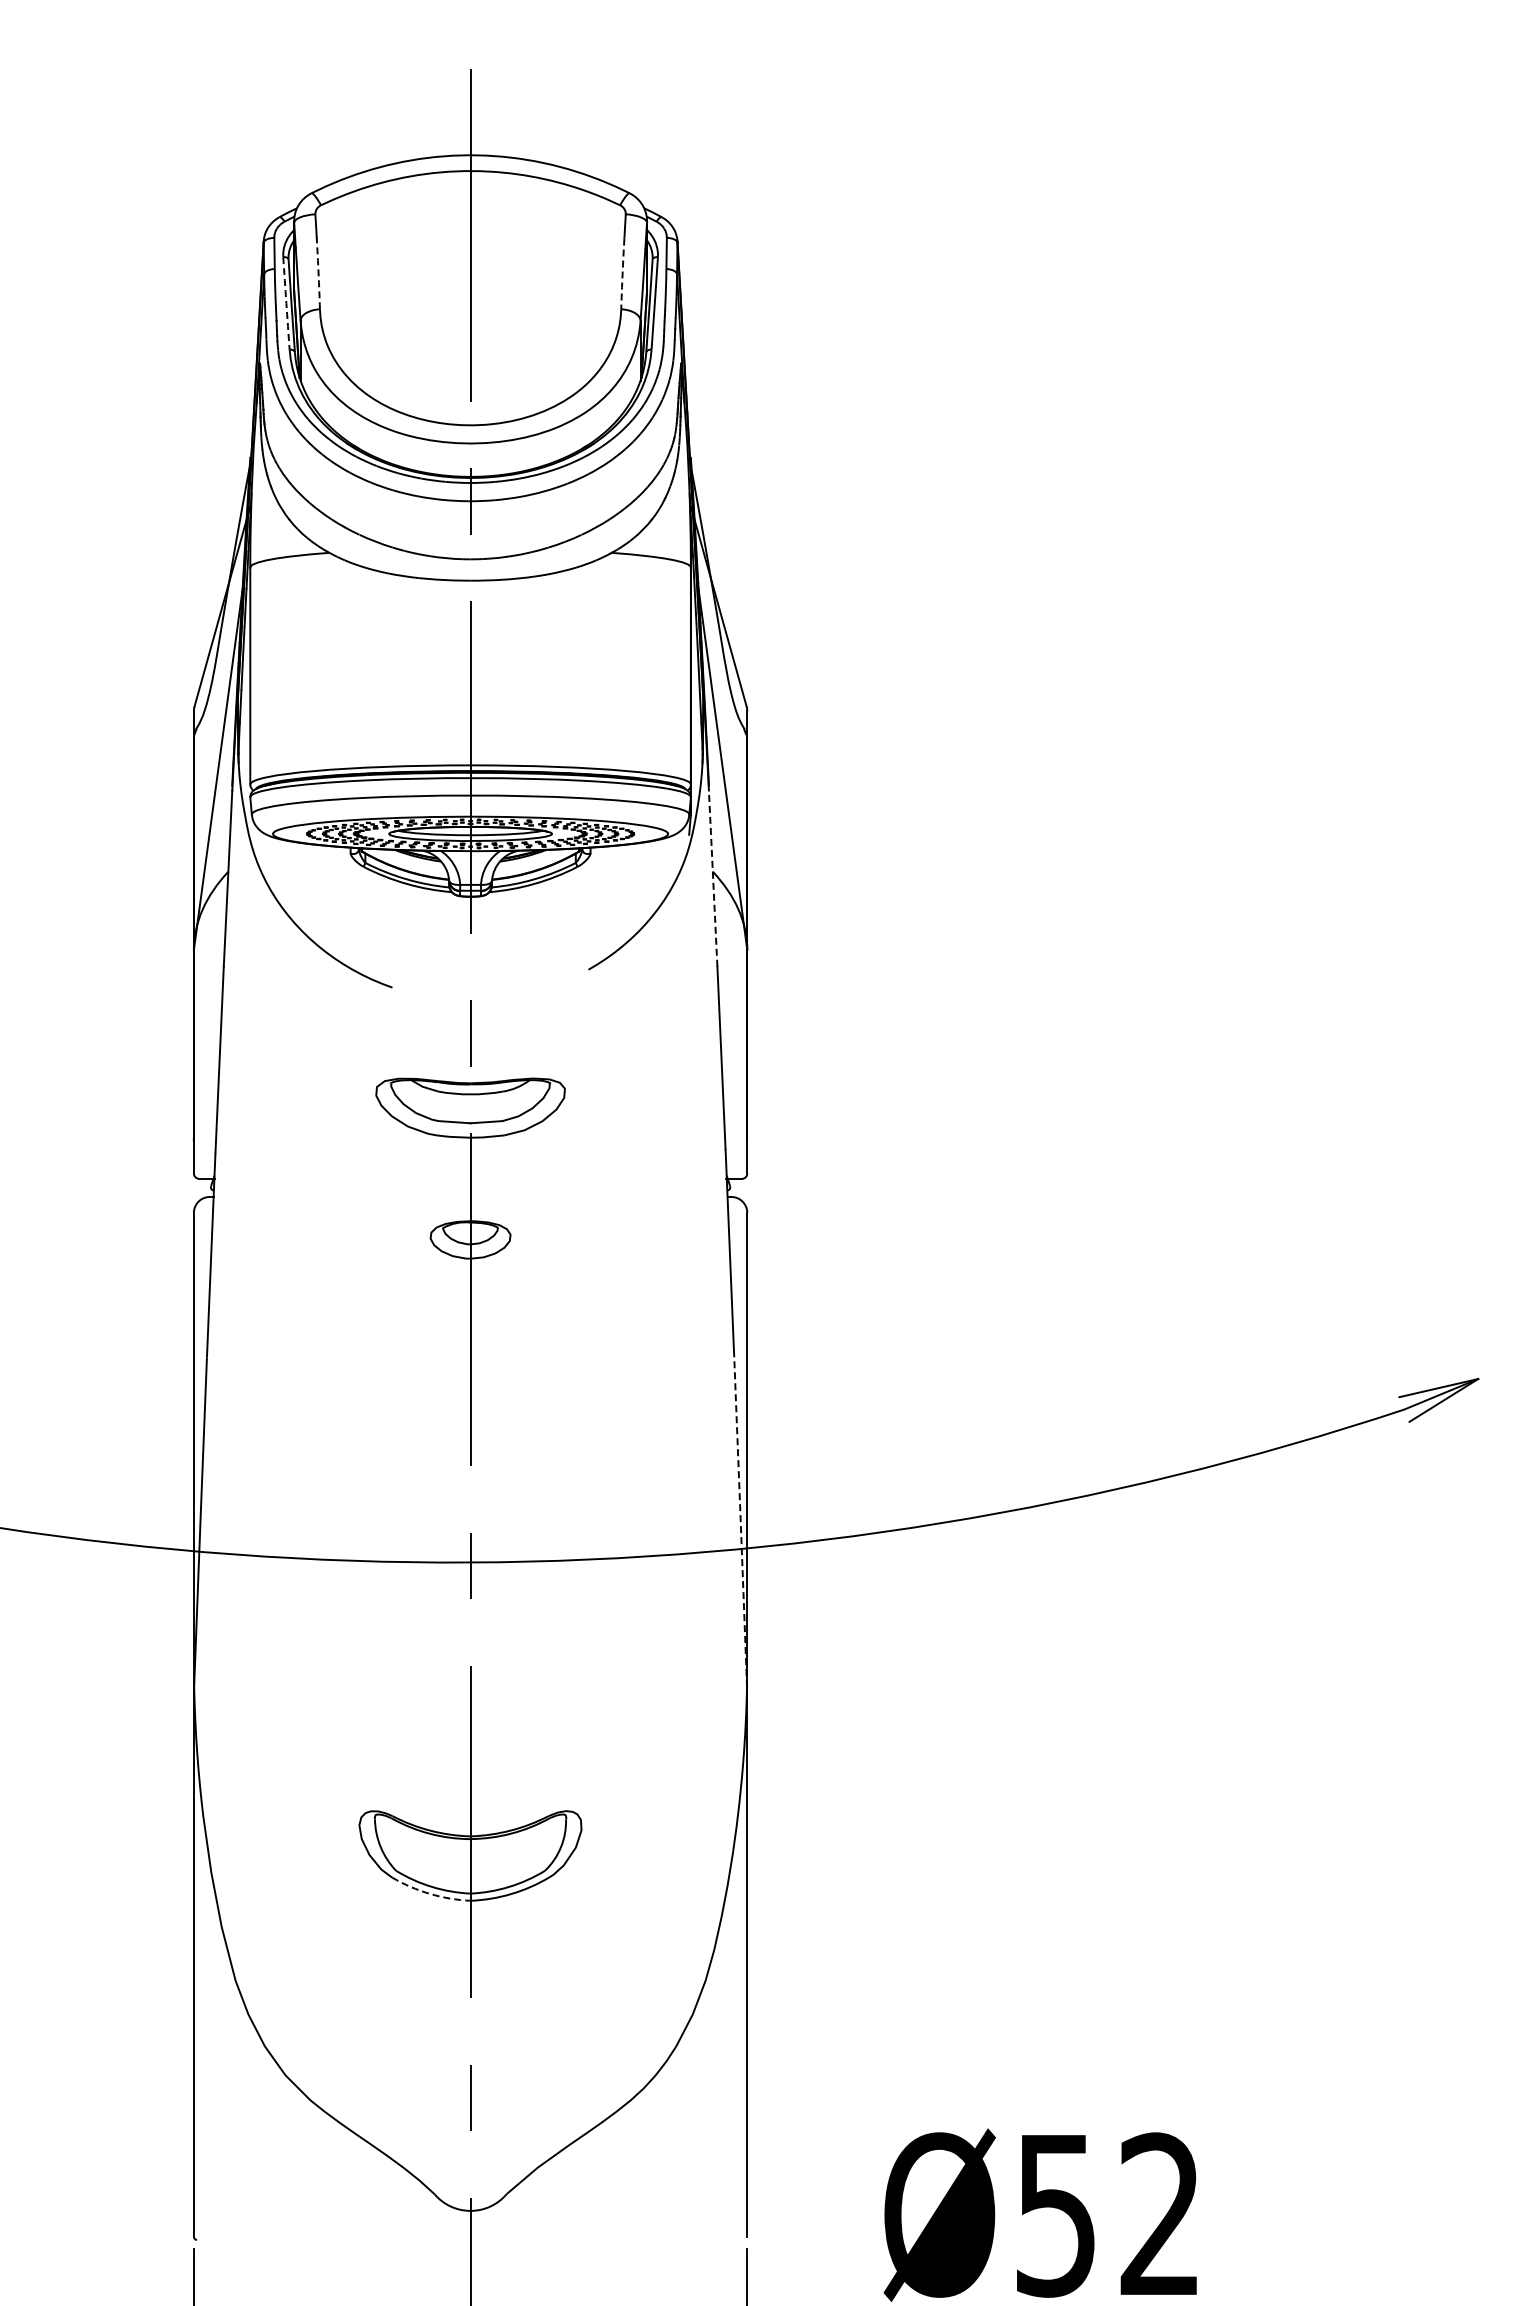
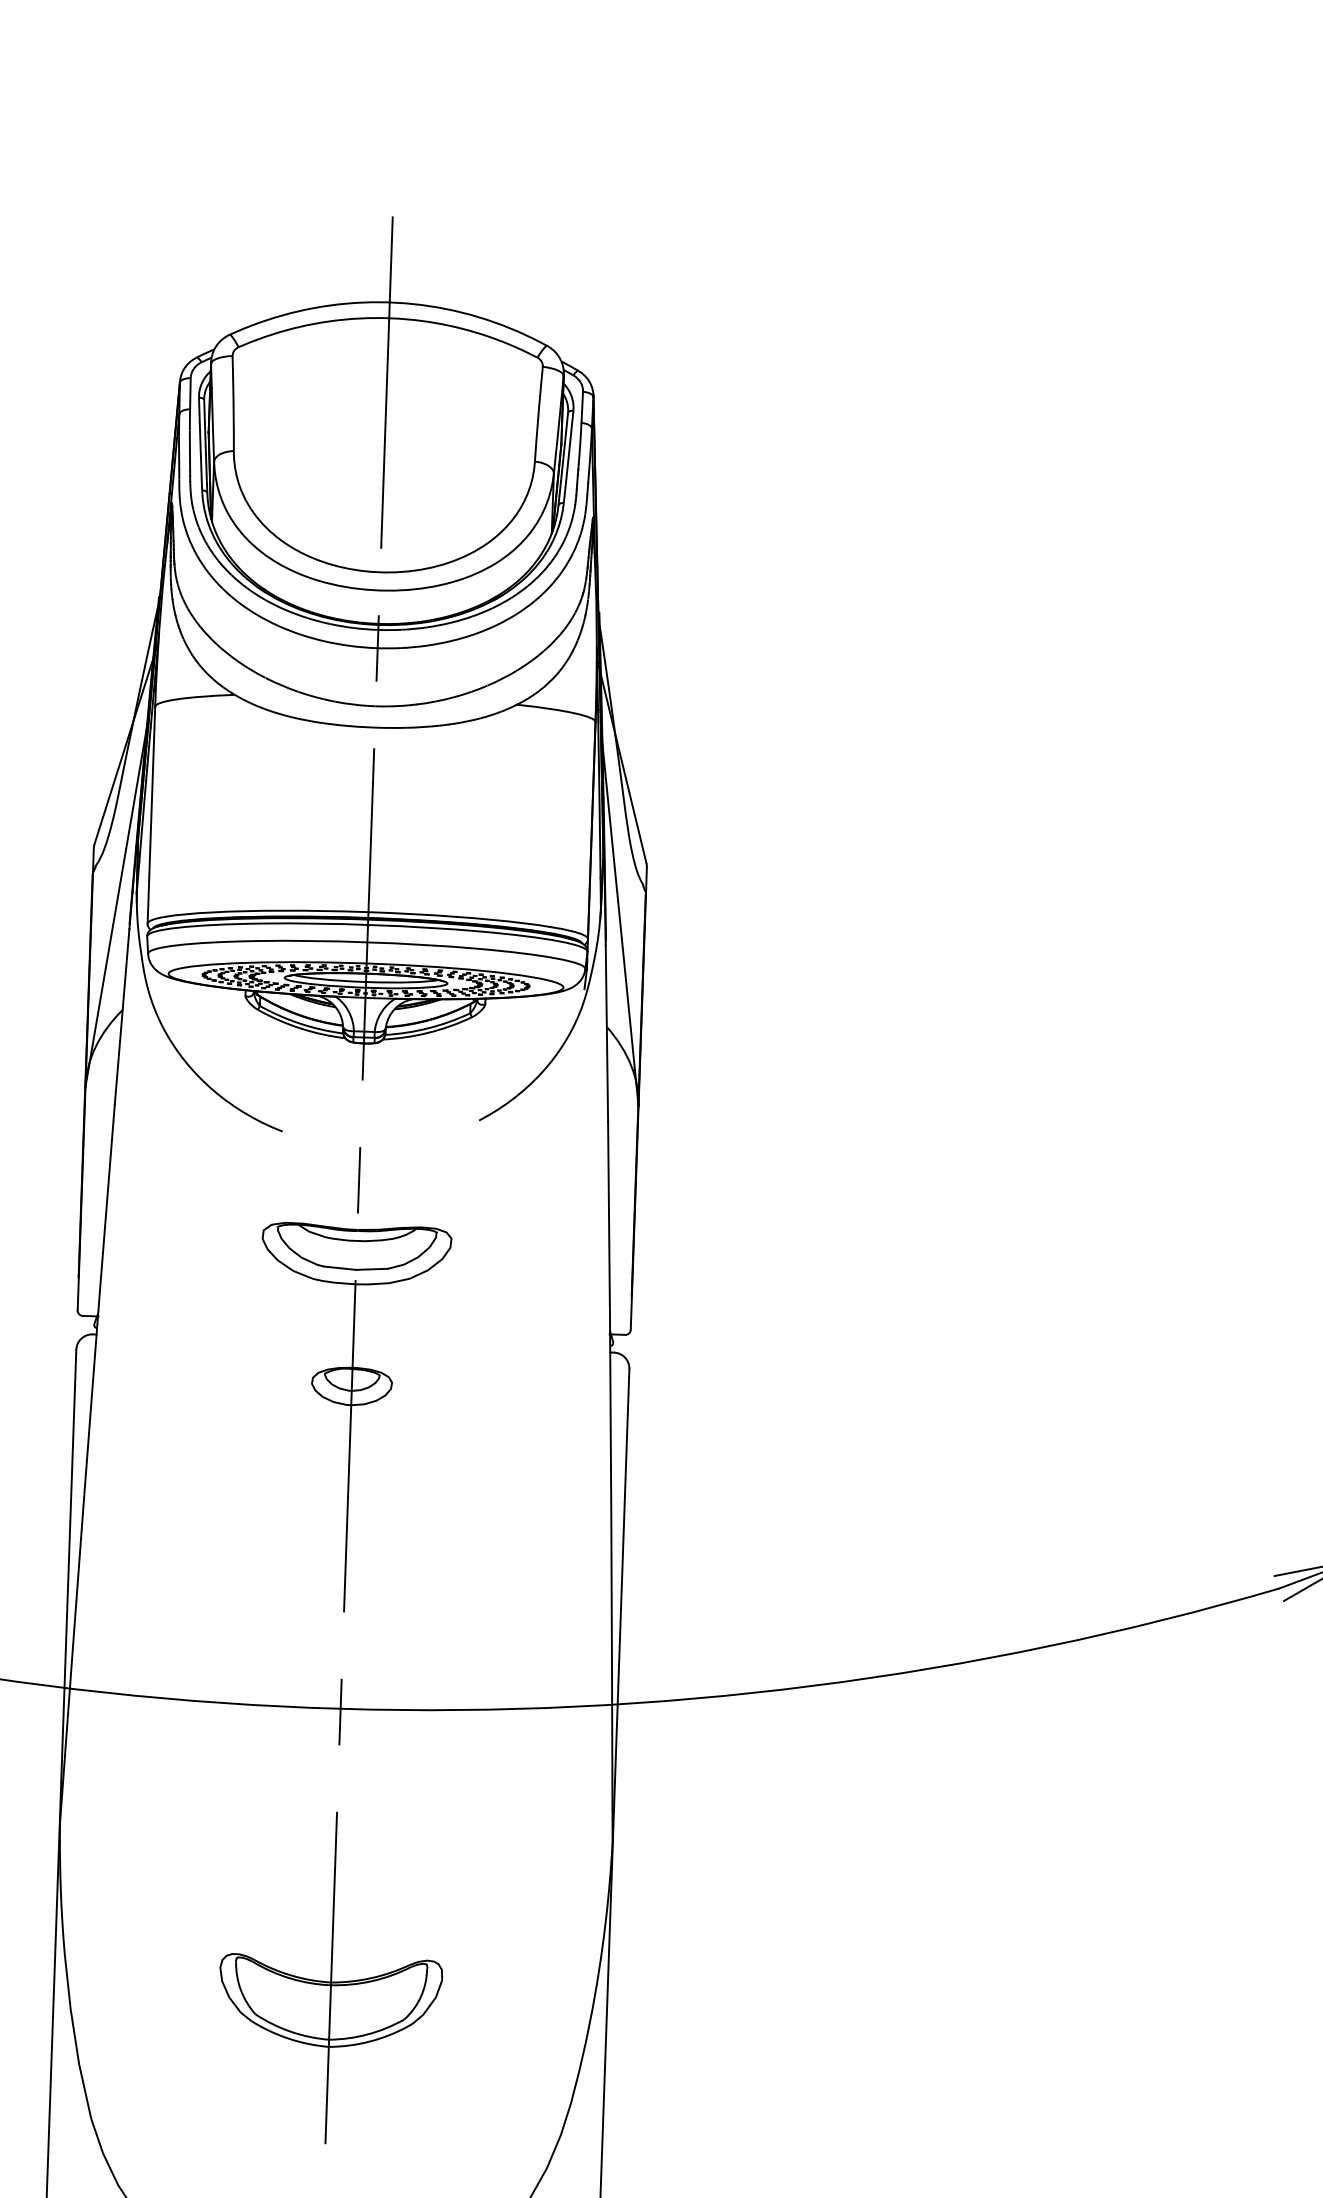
arc: (318, 273) -> (233, 415), dashed -> solid
arc: (622, 273) -> (537, 425), dashed -> solid
arc: (286, 303) -> (200, 444), dashed -> solid
line: (713, 878) -> (607, 1033), dashed -> solid
line: (740, 1521) -> (611, 1677), dashed -> solid
arc: (430, 1893) -> (289, 2038), dashed -> solid

